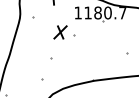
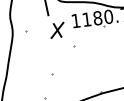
part: (60, 32) -> (57, 30), moved

